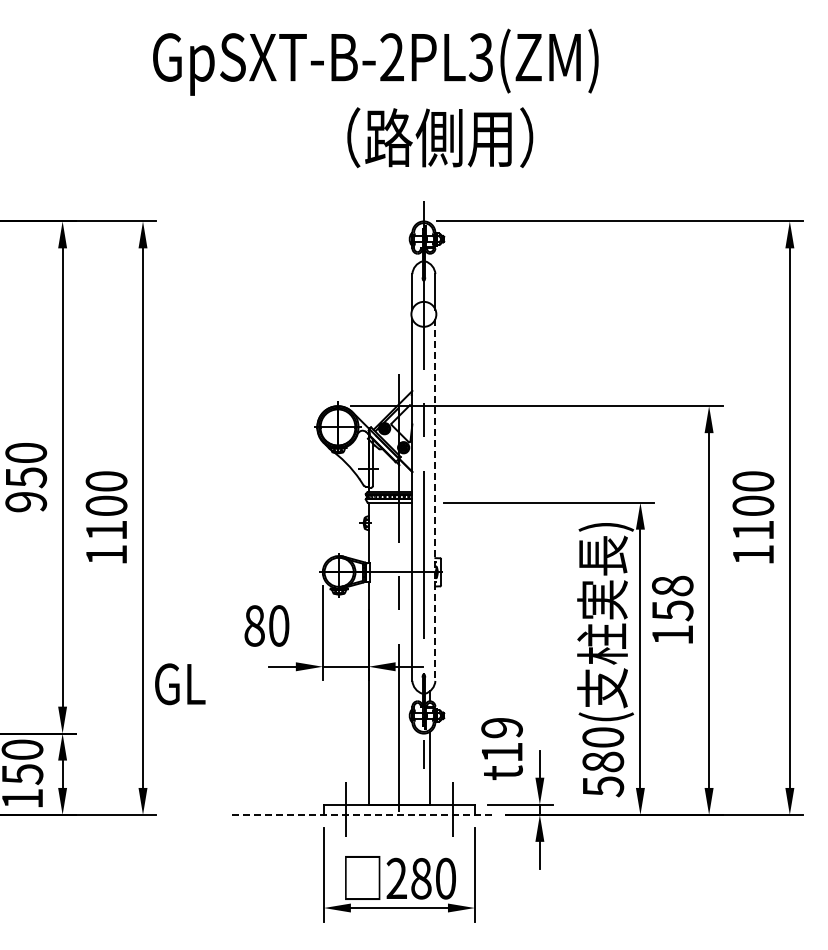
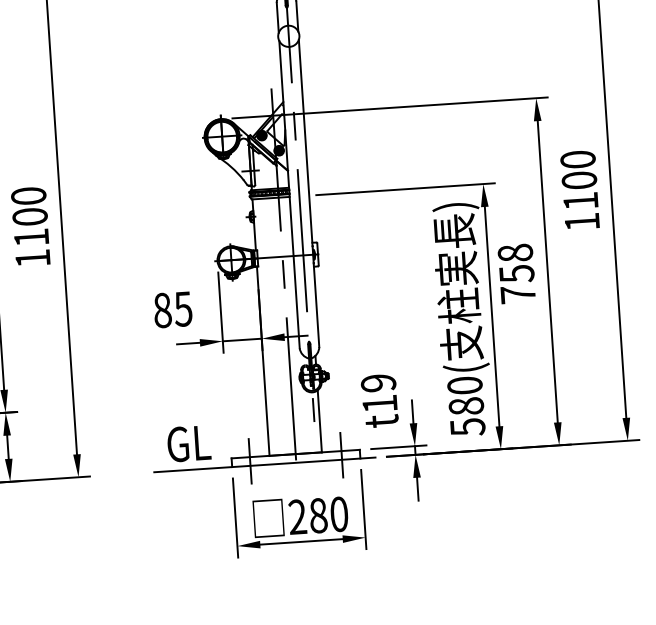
line: (435, 500) -> (309, 193), dashed -> solid
text: (278, 625) -> (182, 308), 80 -> 85
text: (672, 634) -> (518, 294), 158 -> 758
text: (180, 684) -> (189, 443), moved
line: (362, 814) -> (264, 464), dashed -> solid

